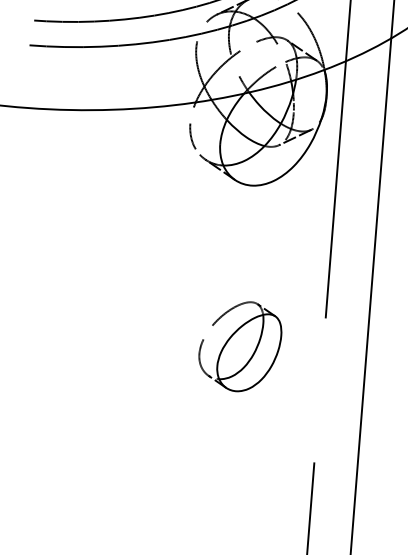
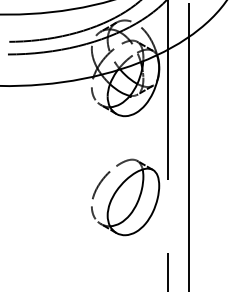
part: (239, 346) -> (125, 197), size x1.67

